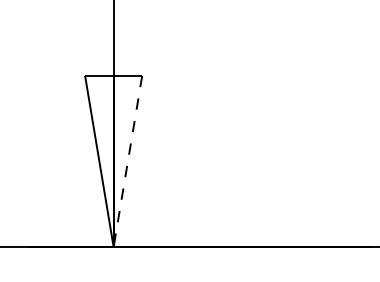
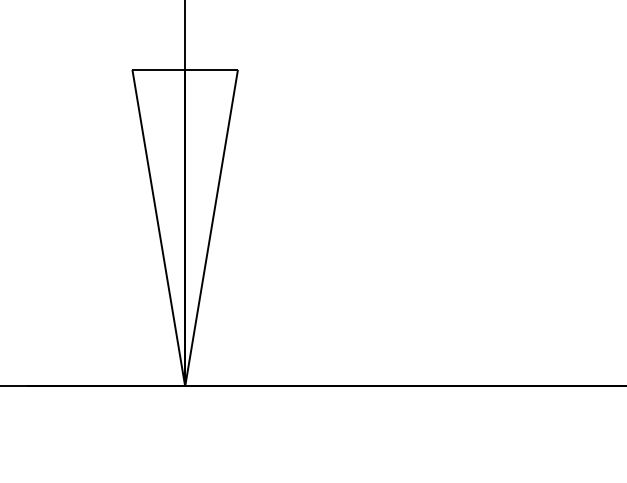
line: (127, 161) -> (210, 228), dashed -> solid

